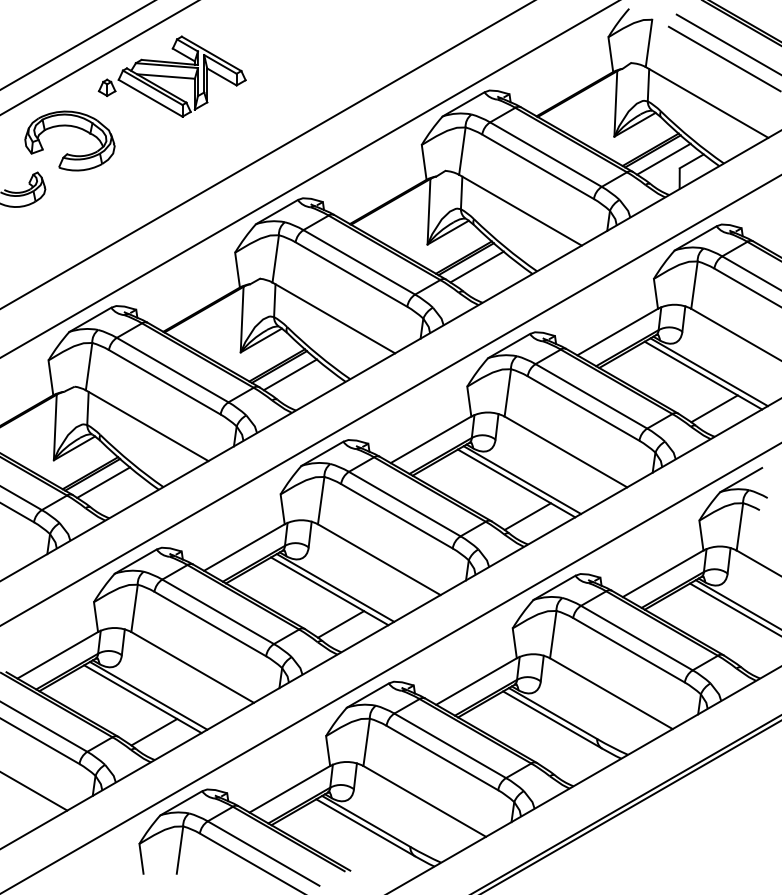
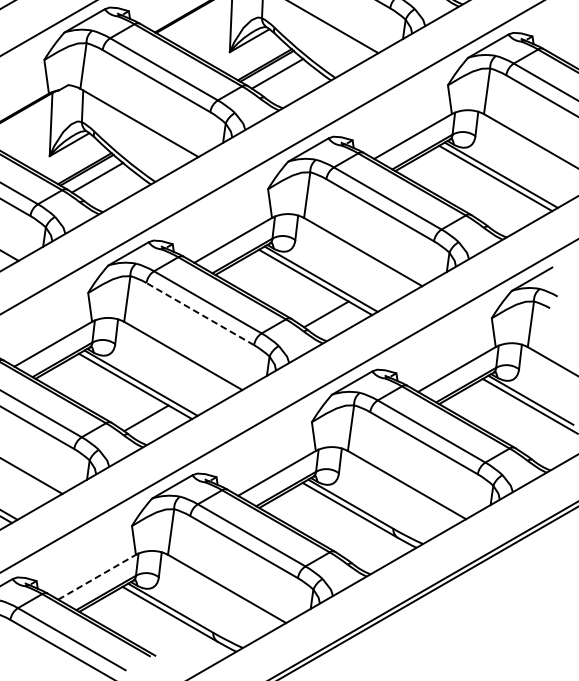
line: (714, 408) -> (506, 210), removed
line: (396, 516) -> (199, 314), solid -> dashed
line: (289, 789) -> (96, 577), solid -> dashed

